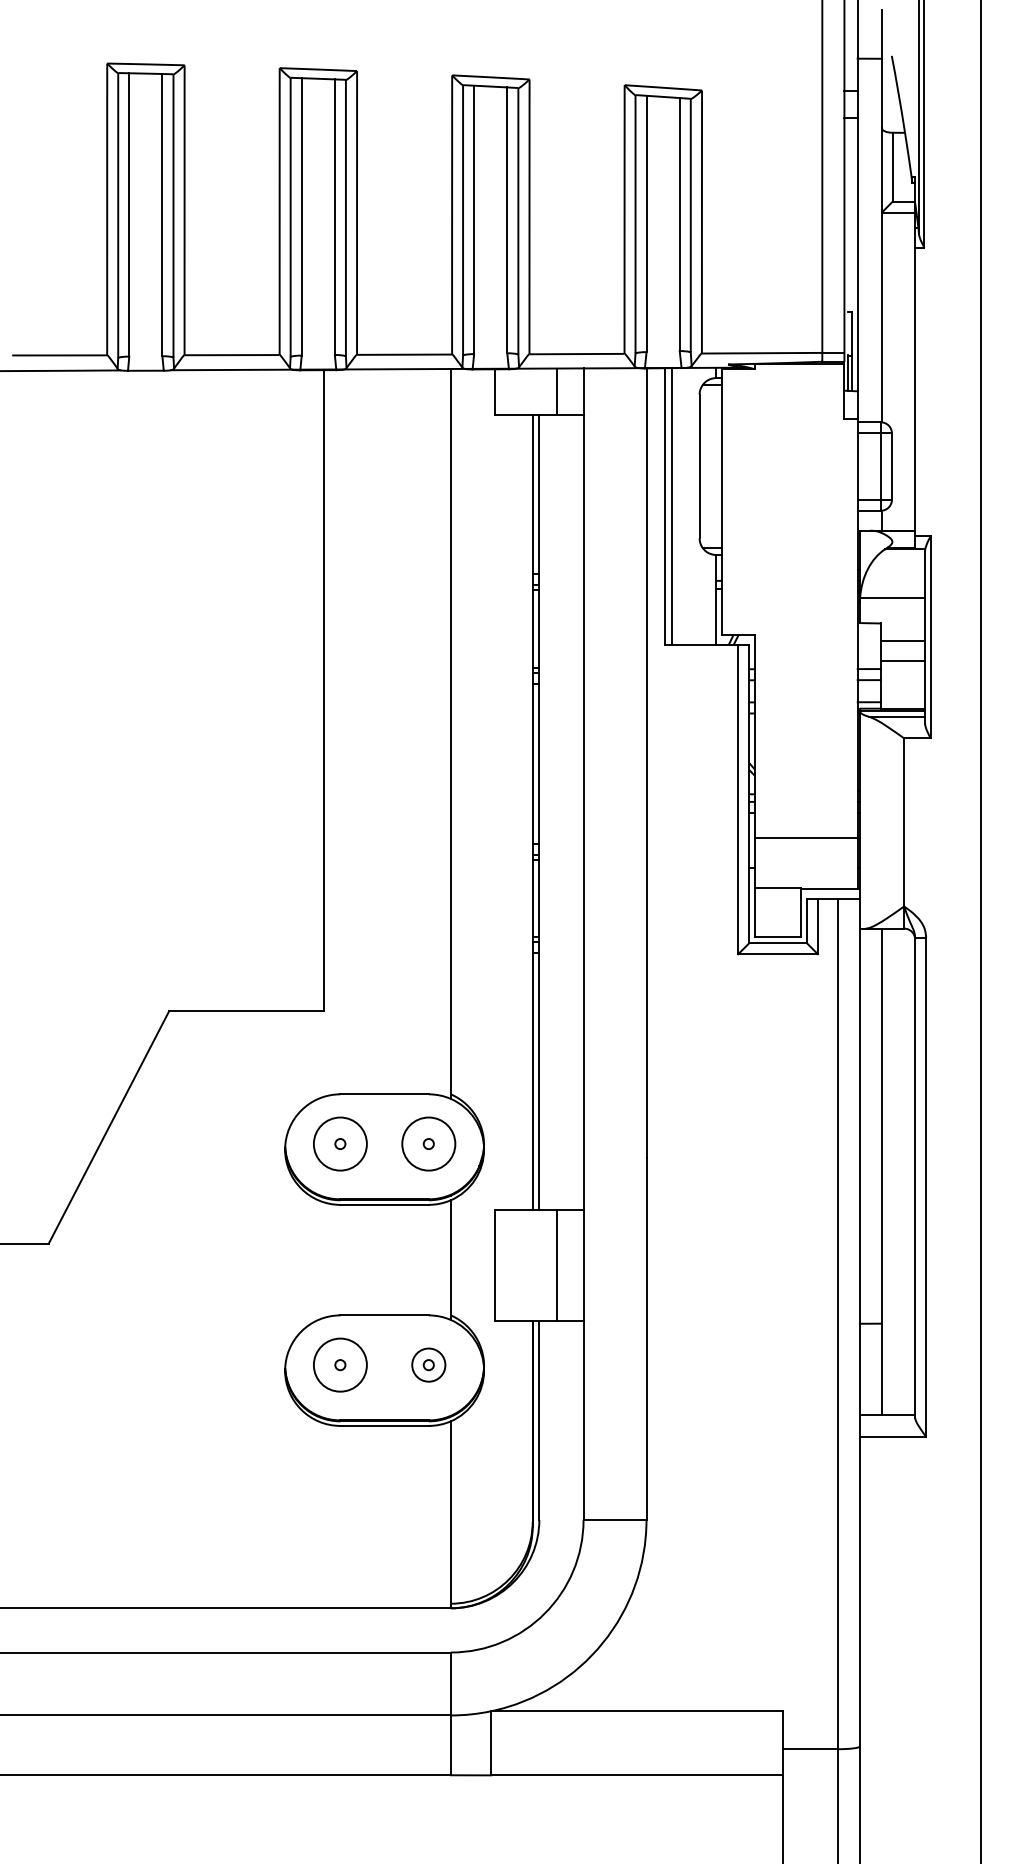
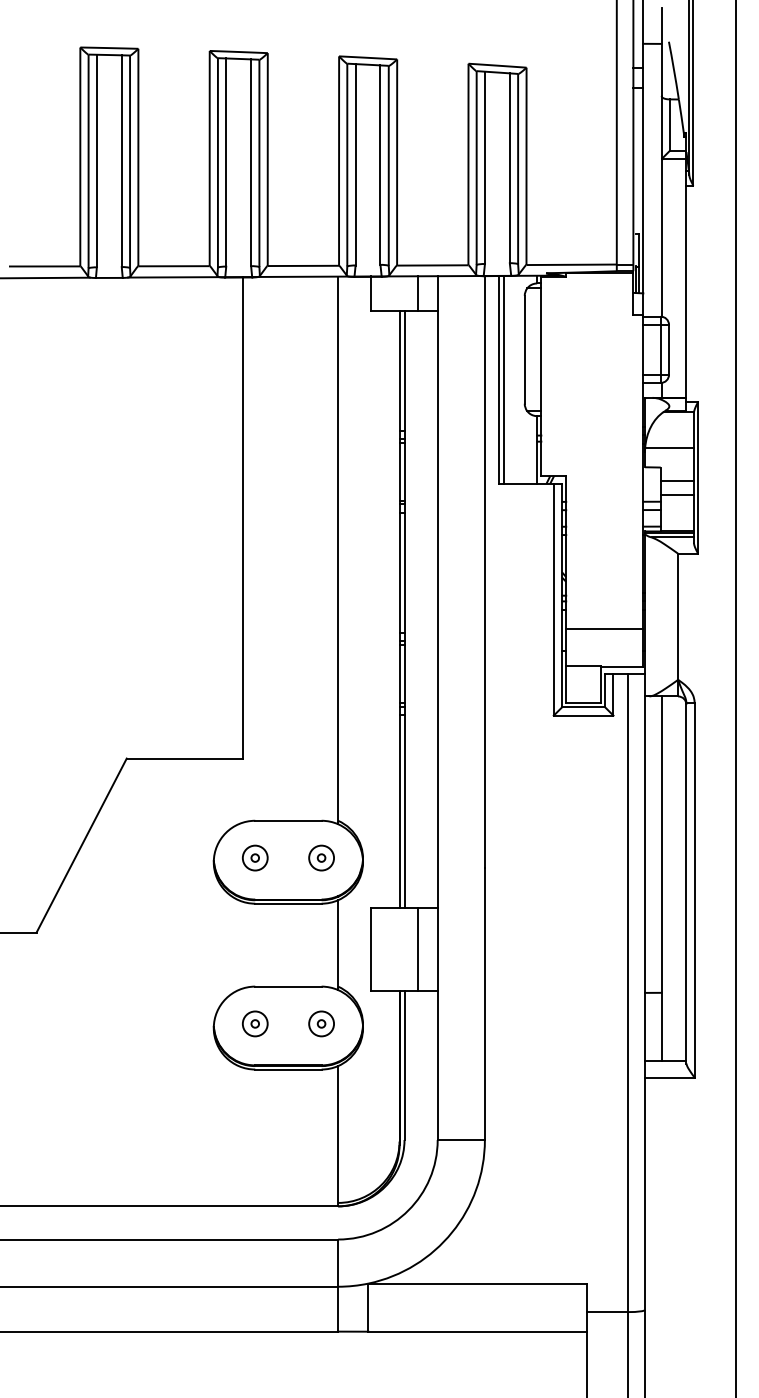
circle: (339, 1143) -> (254, 857), size x0.62
circle: (428, 1143) -> (321, 857), size x0.62
circle: (339, 1364) -> (254, 1023), size x0.62

